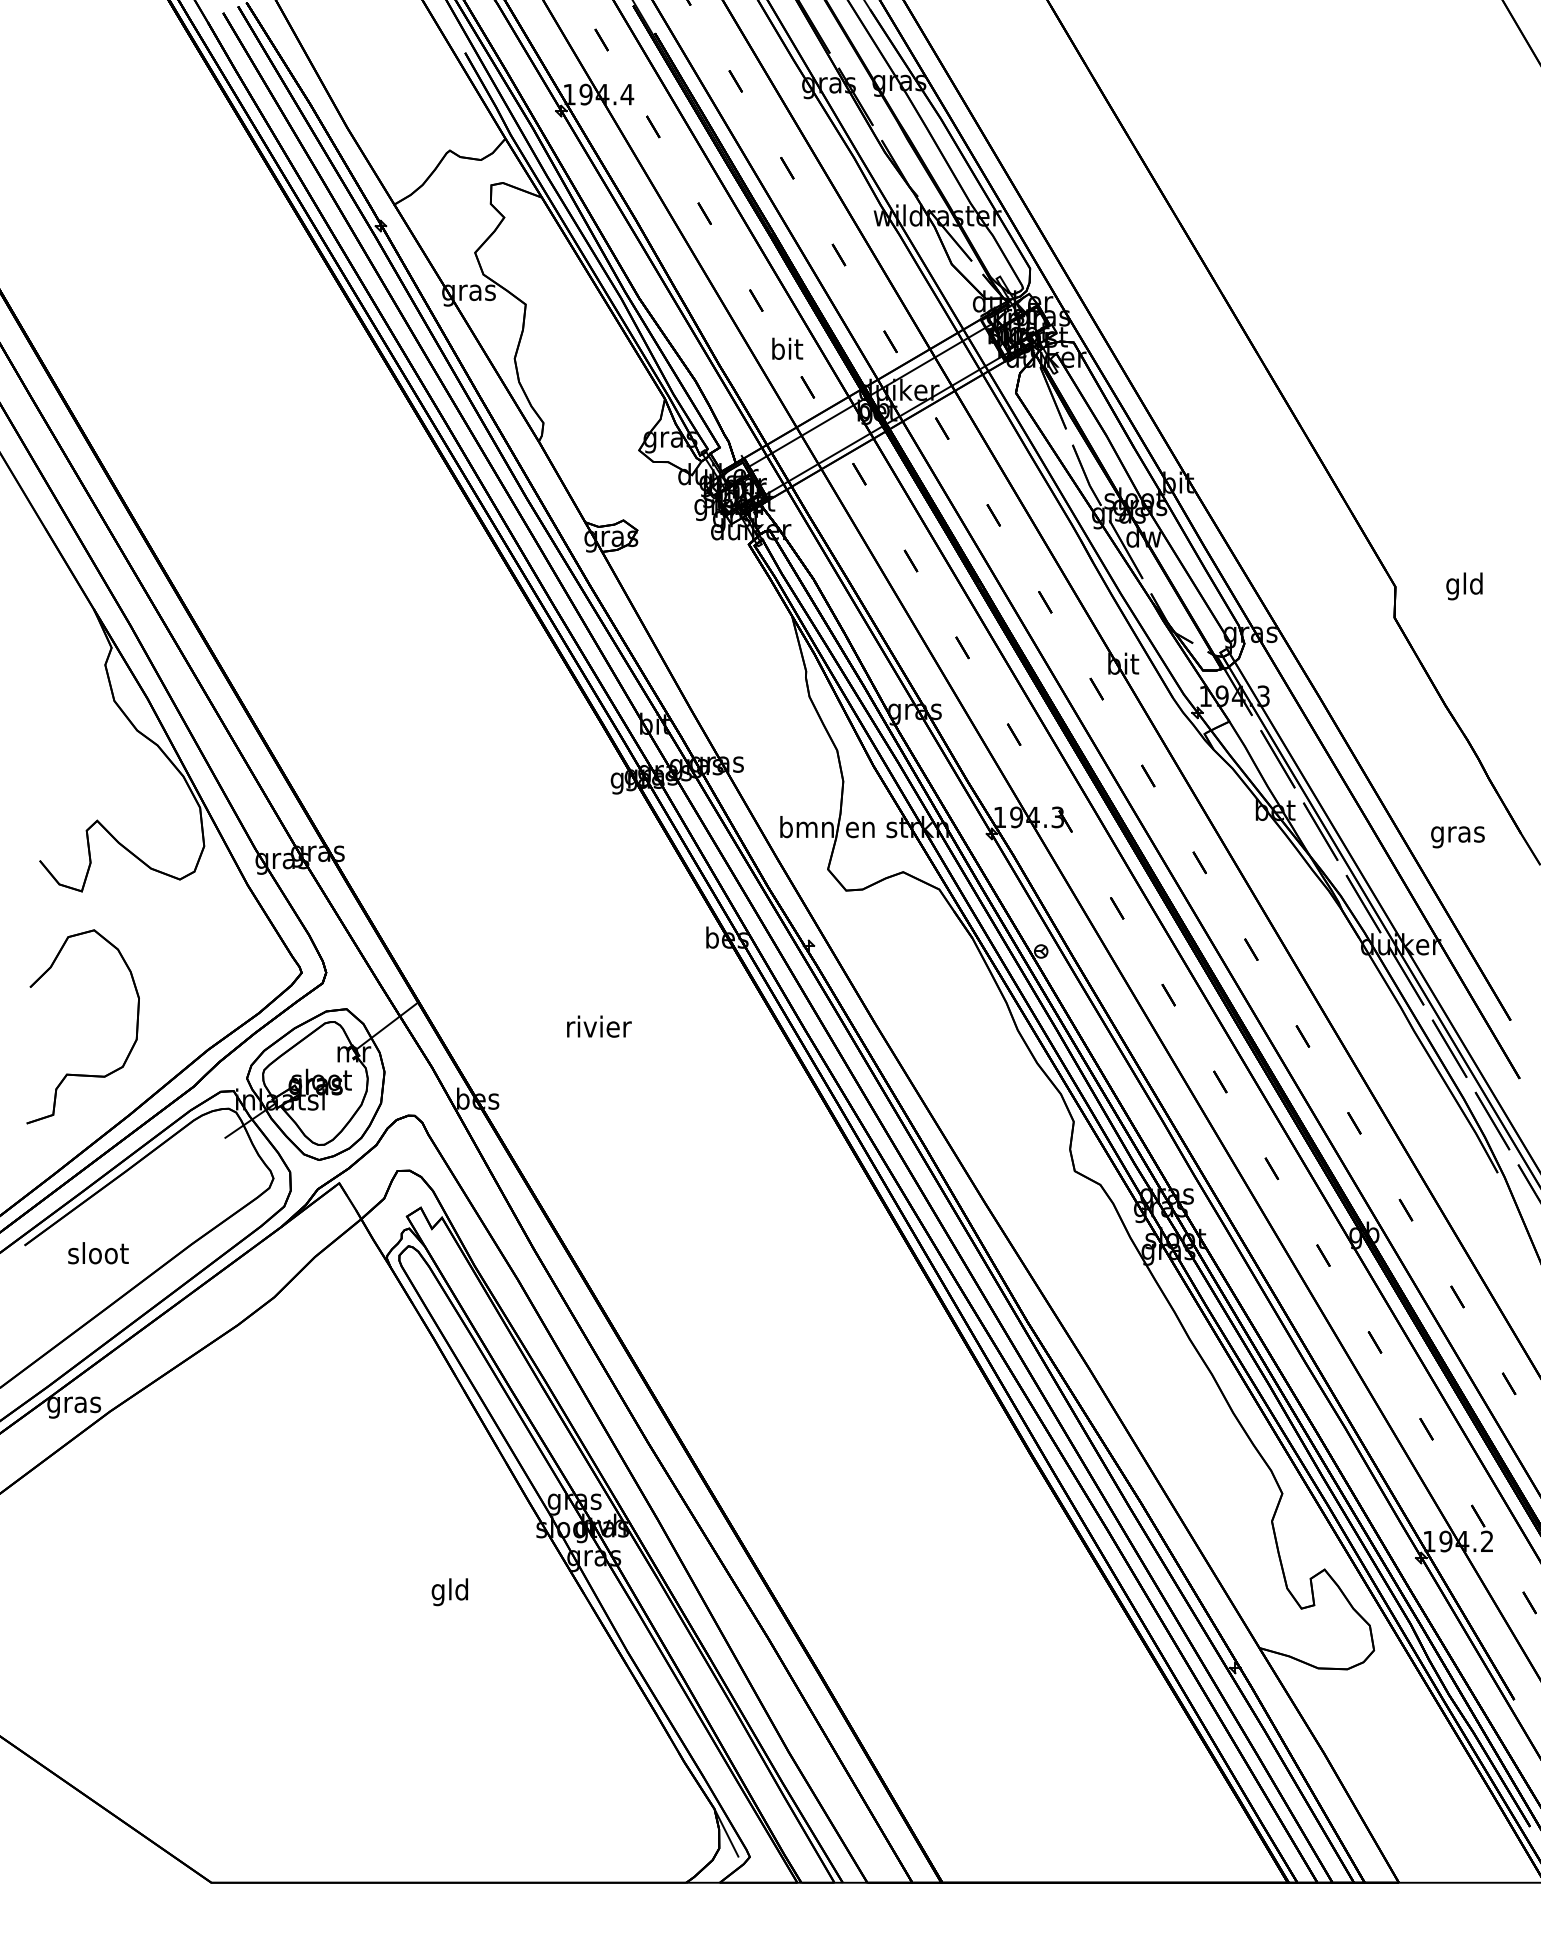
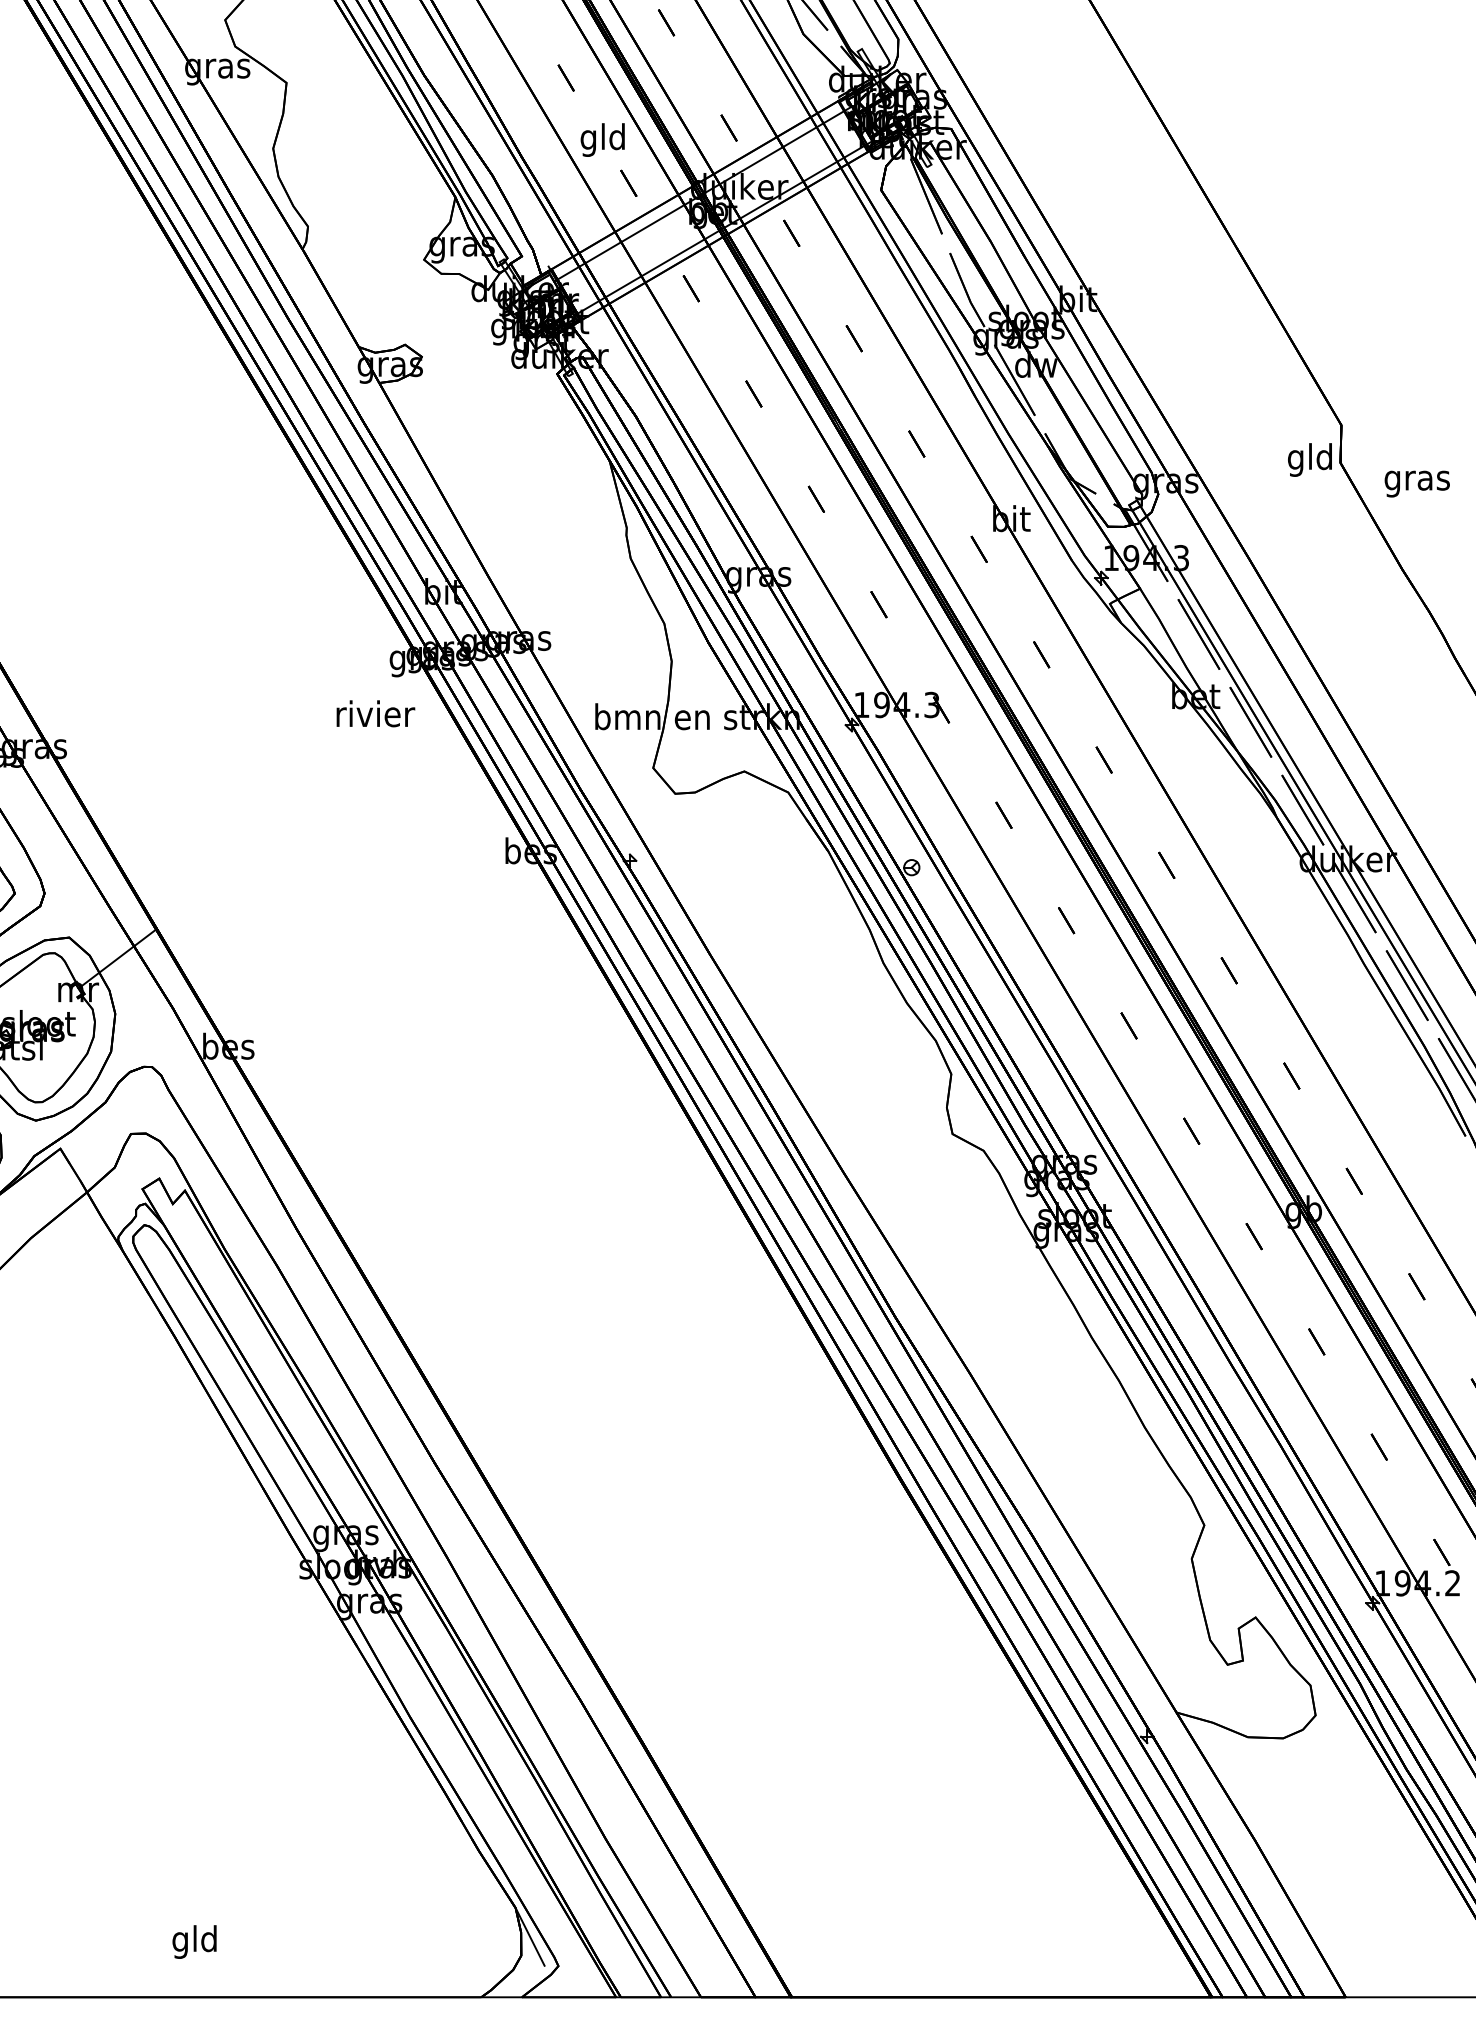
text: (786, 351) -> (602, 139), bit -> gld
text: (1464, 586) -> (1310, 460), moved
text: (1457, 837) -> (1416, 484), moved
text: (599, 1026) -> (376, 713), moved
text: (449, 1592) -> (194, 1942), moved

